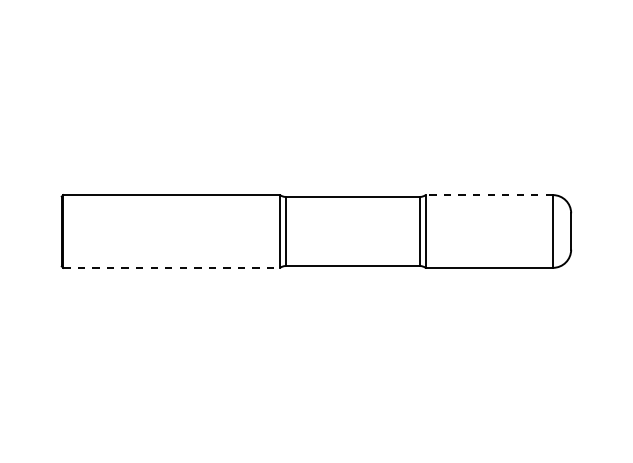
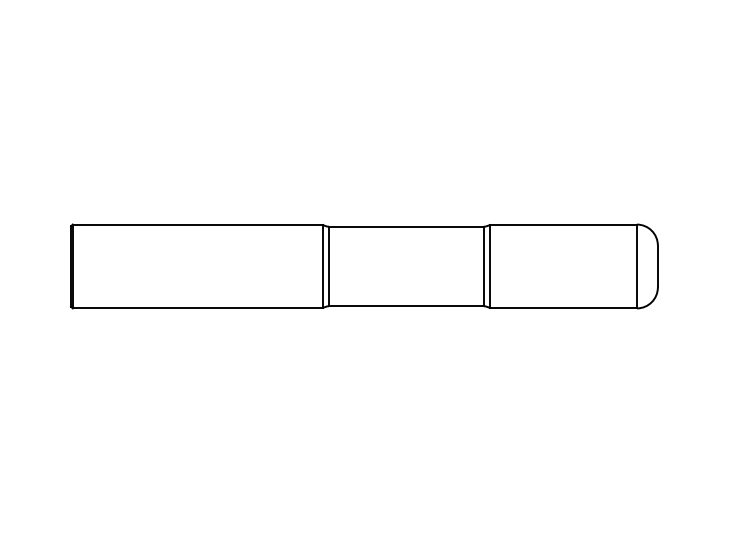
line: (489, 195) -> (563, 225), dashed -> solid
line: (172, 267) -> (198, 307), dashed -> solid

